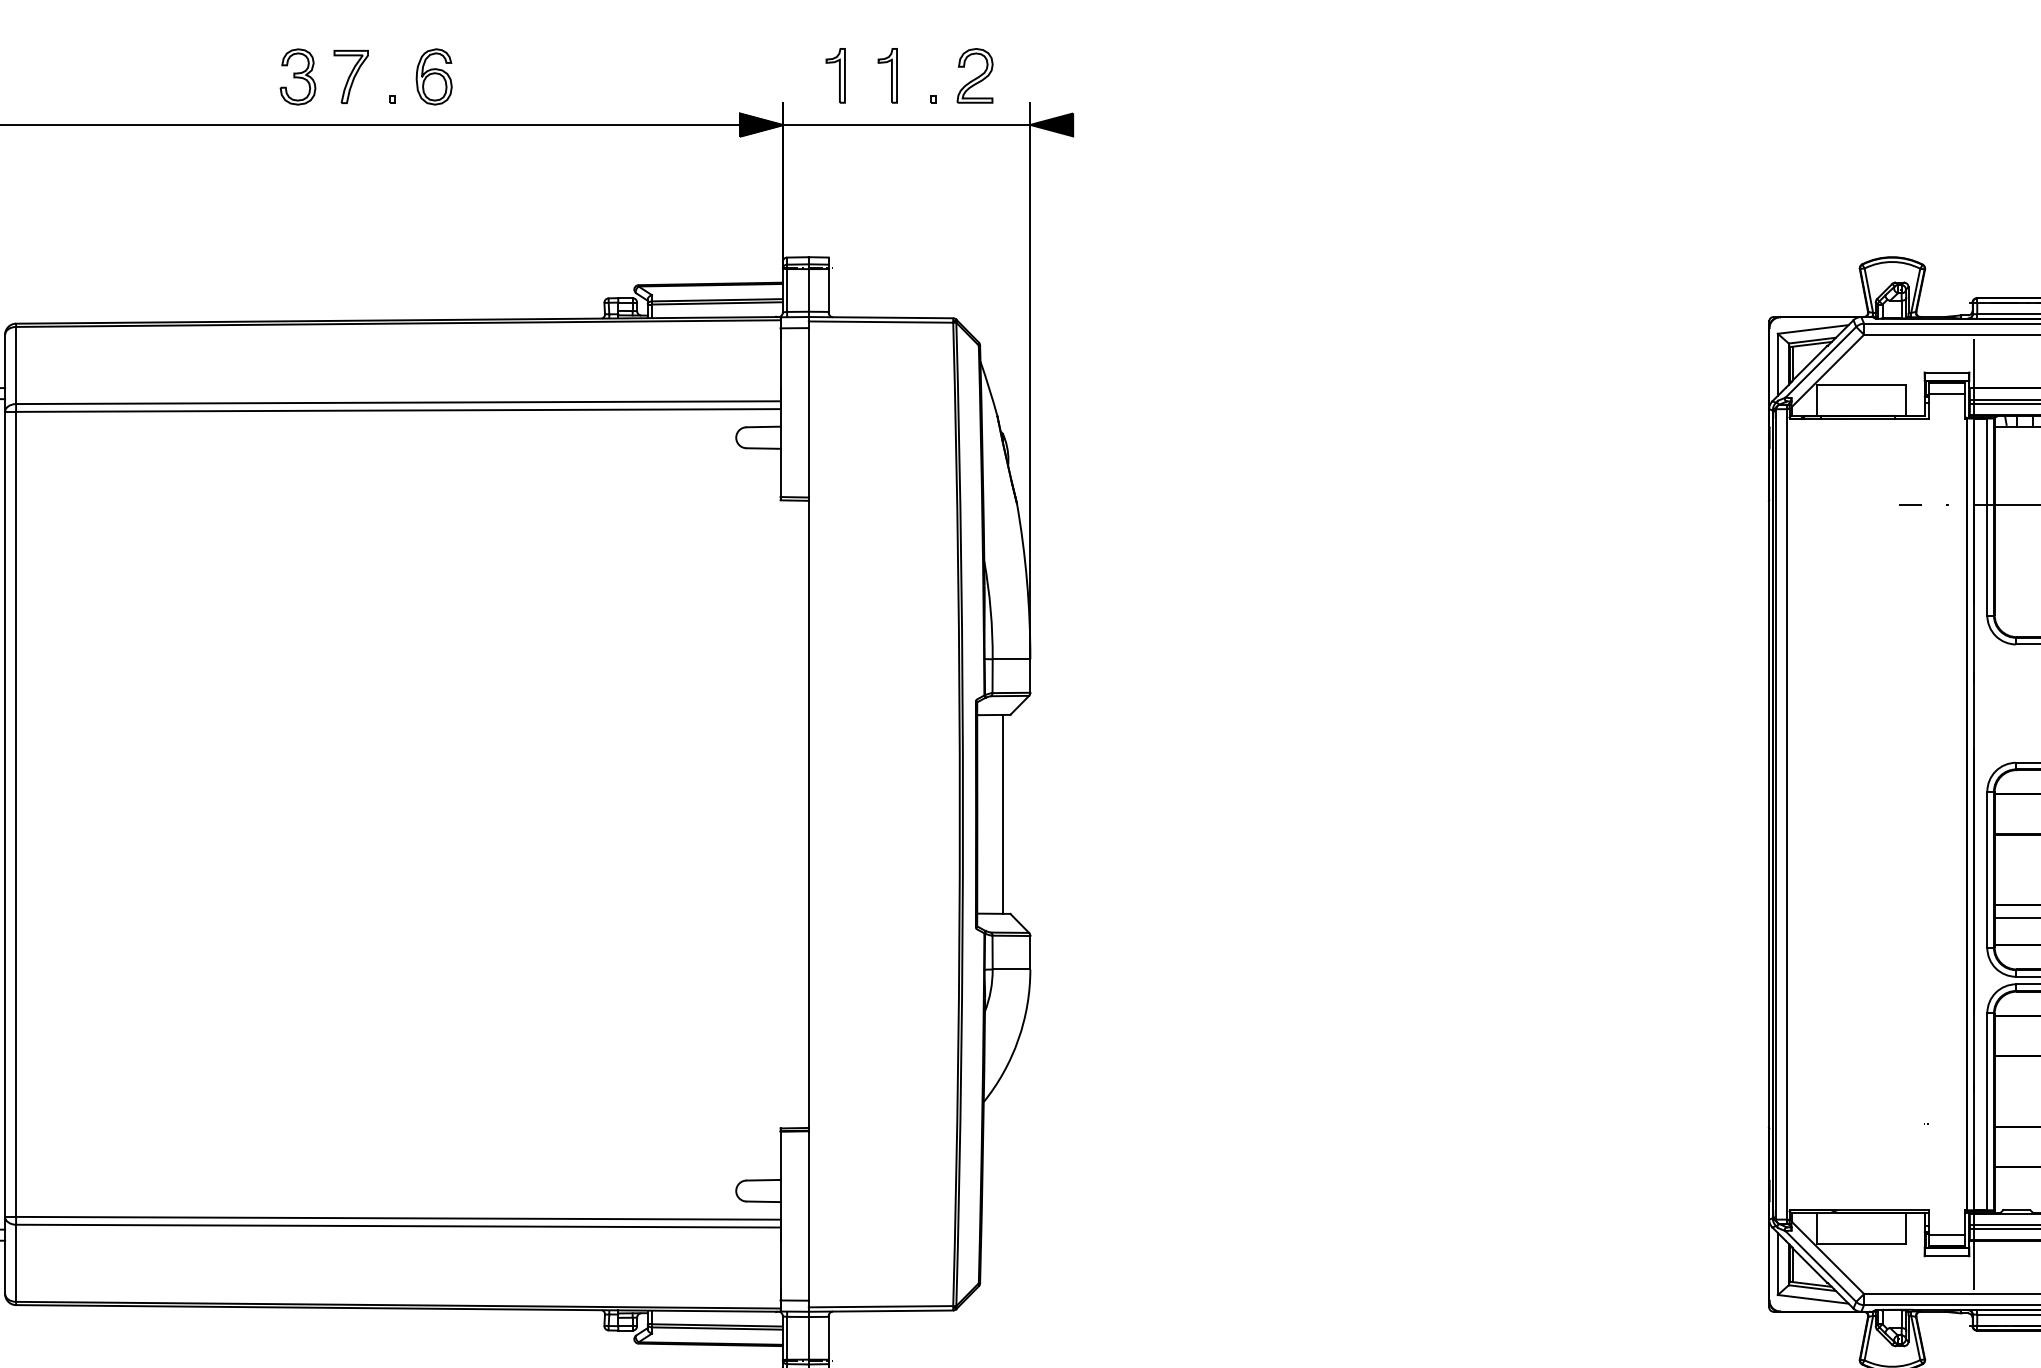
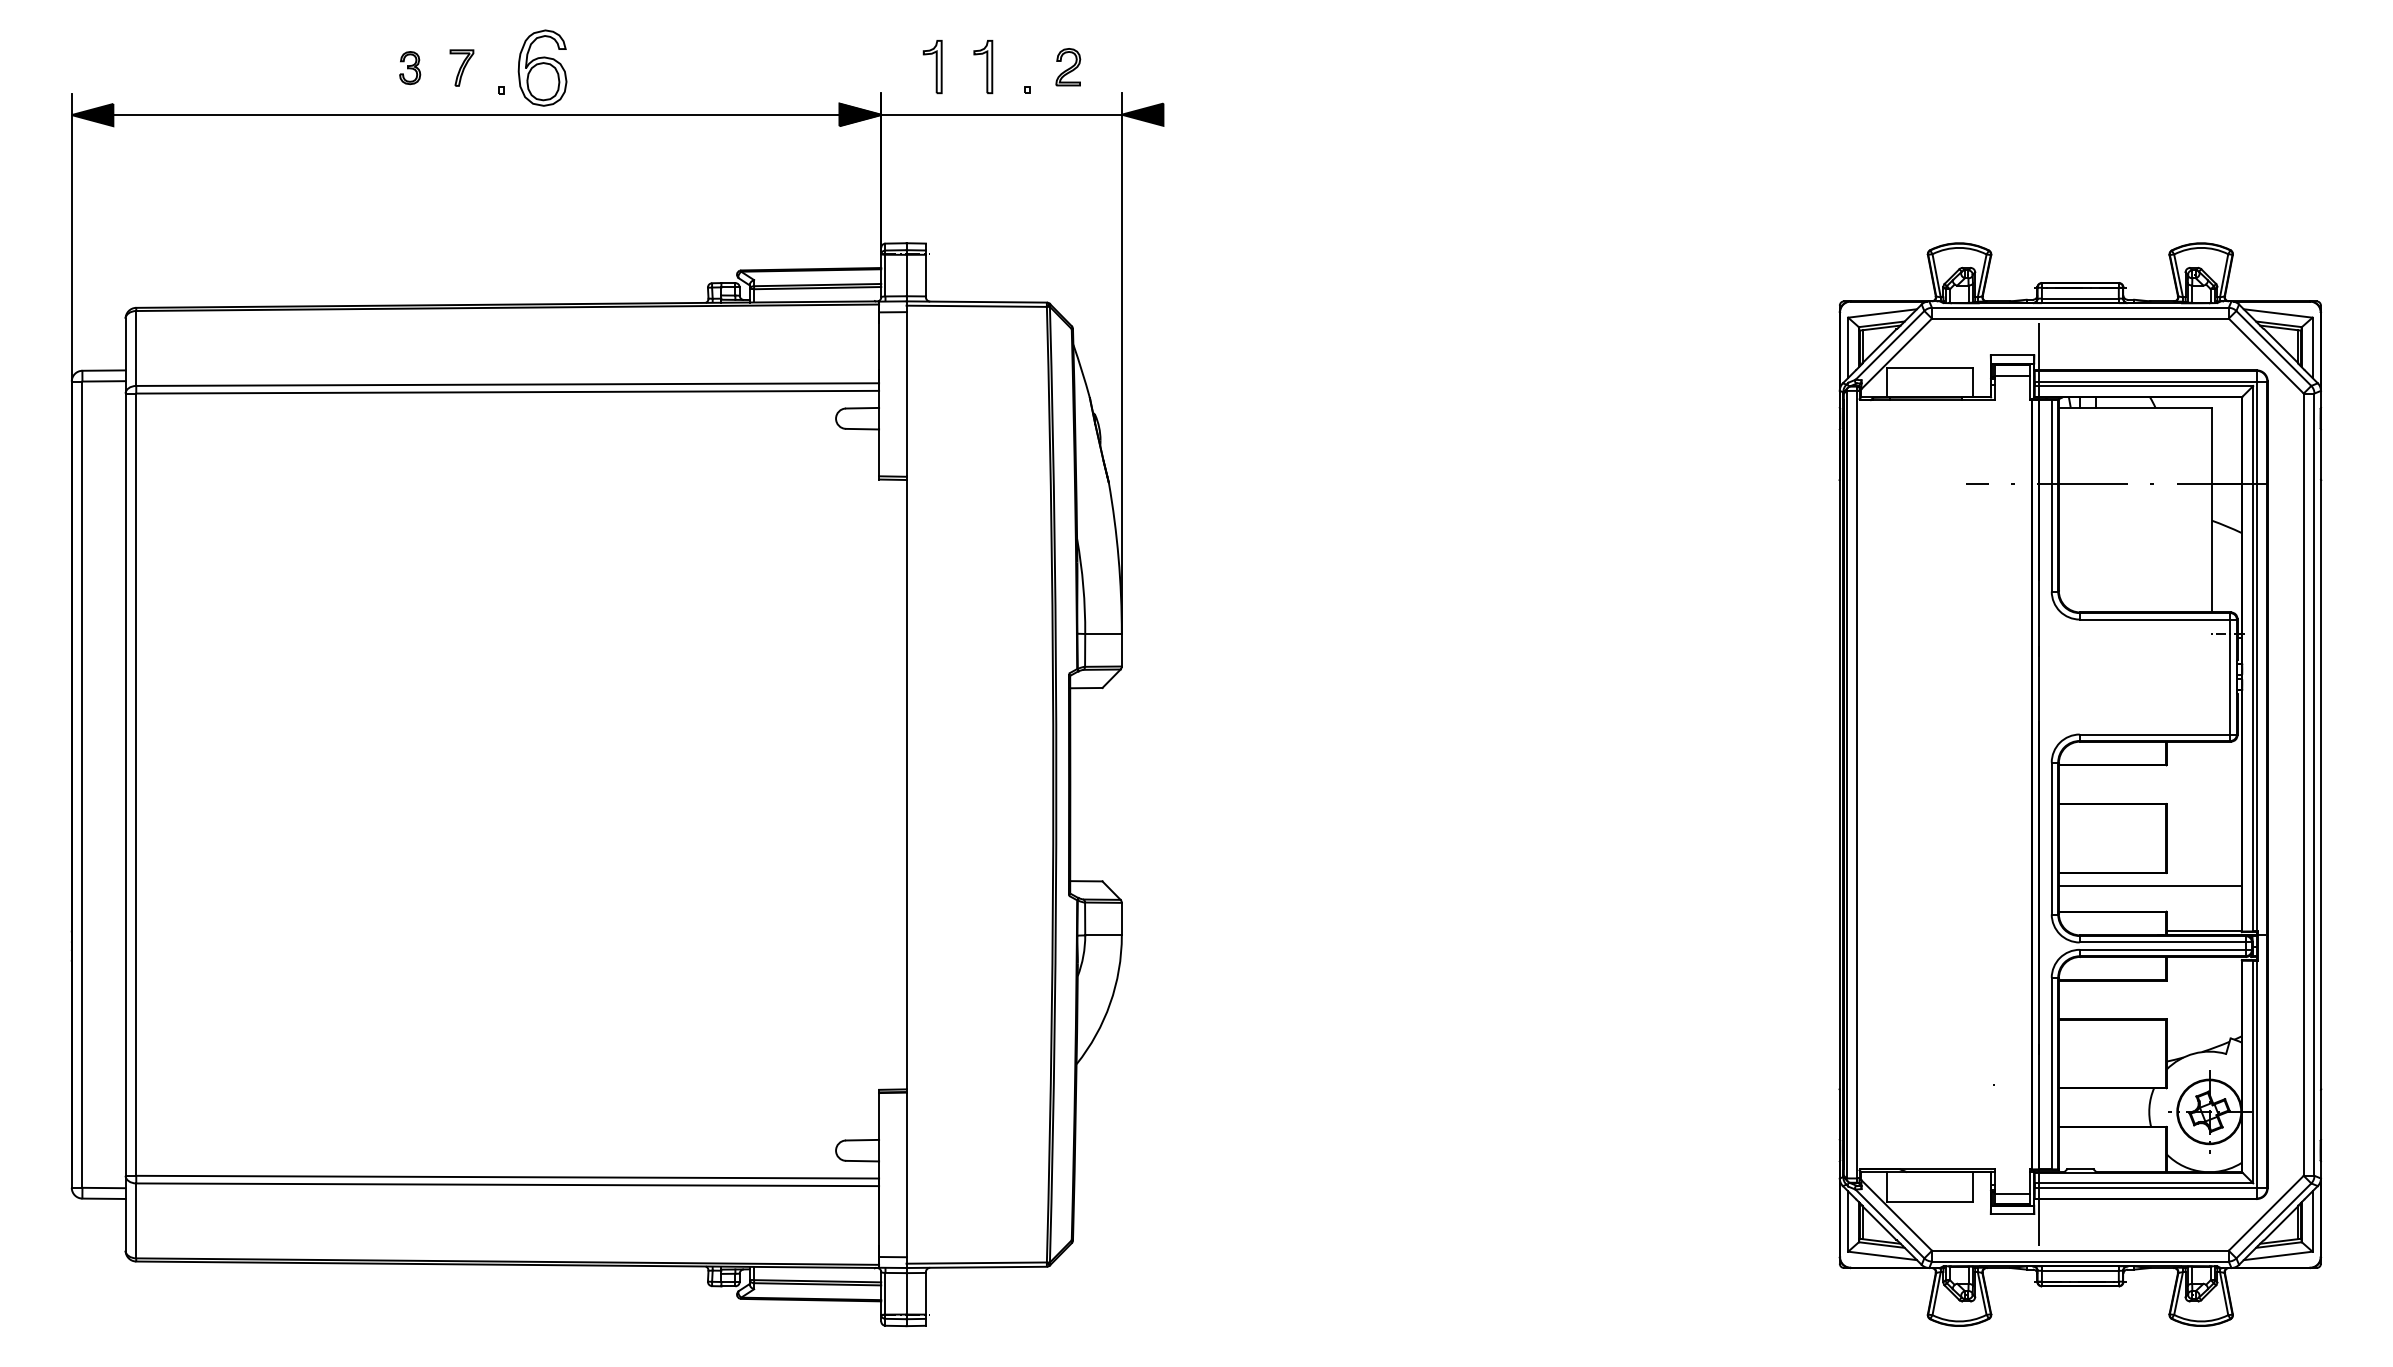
part: (297, 76) -> (409, 67), size x0.6
part: (350, 76) -> (461, 67), size x0.7
part: (434, 76) -> (542, 67), size x1.4
part: (975, 76) -> (1068, 67), size x0.7
line: (1002, 814) -> (1094, 784), removed

